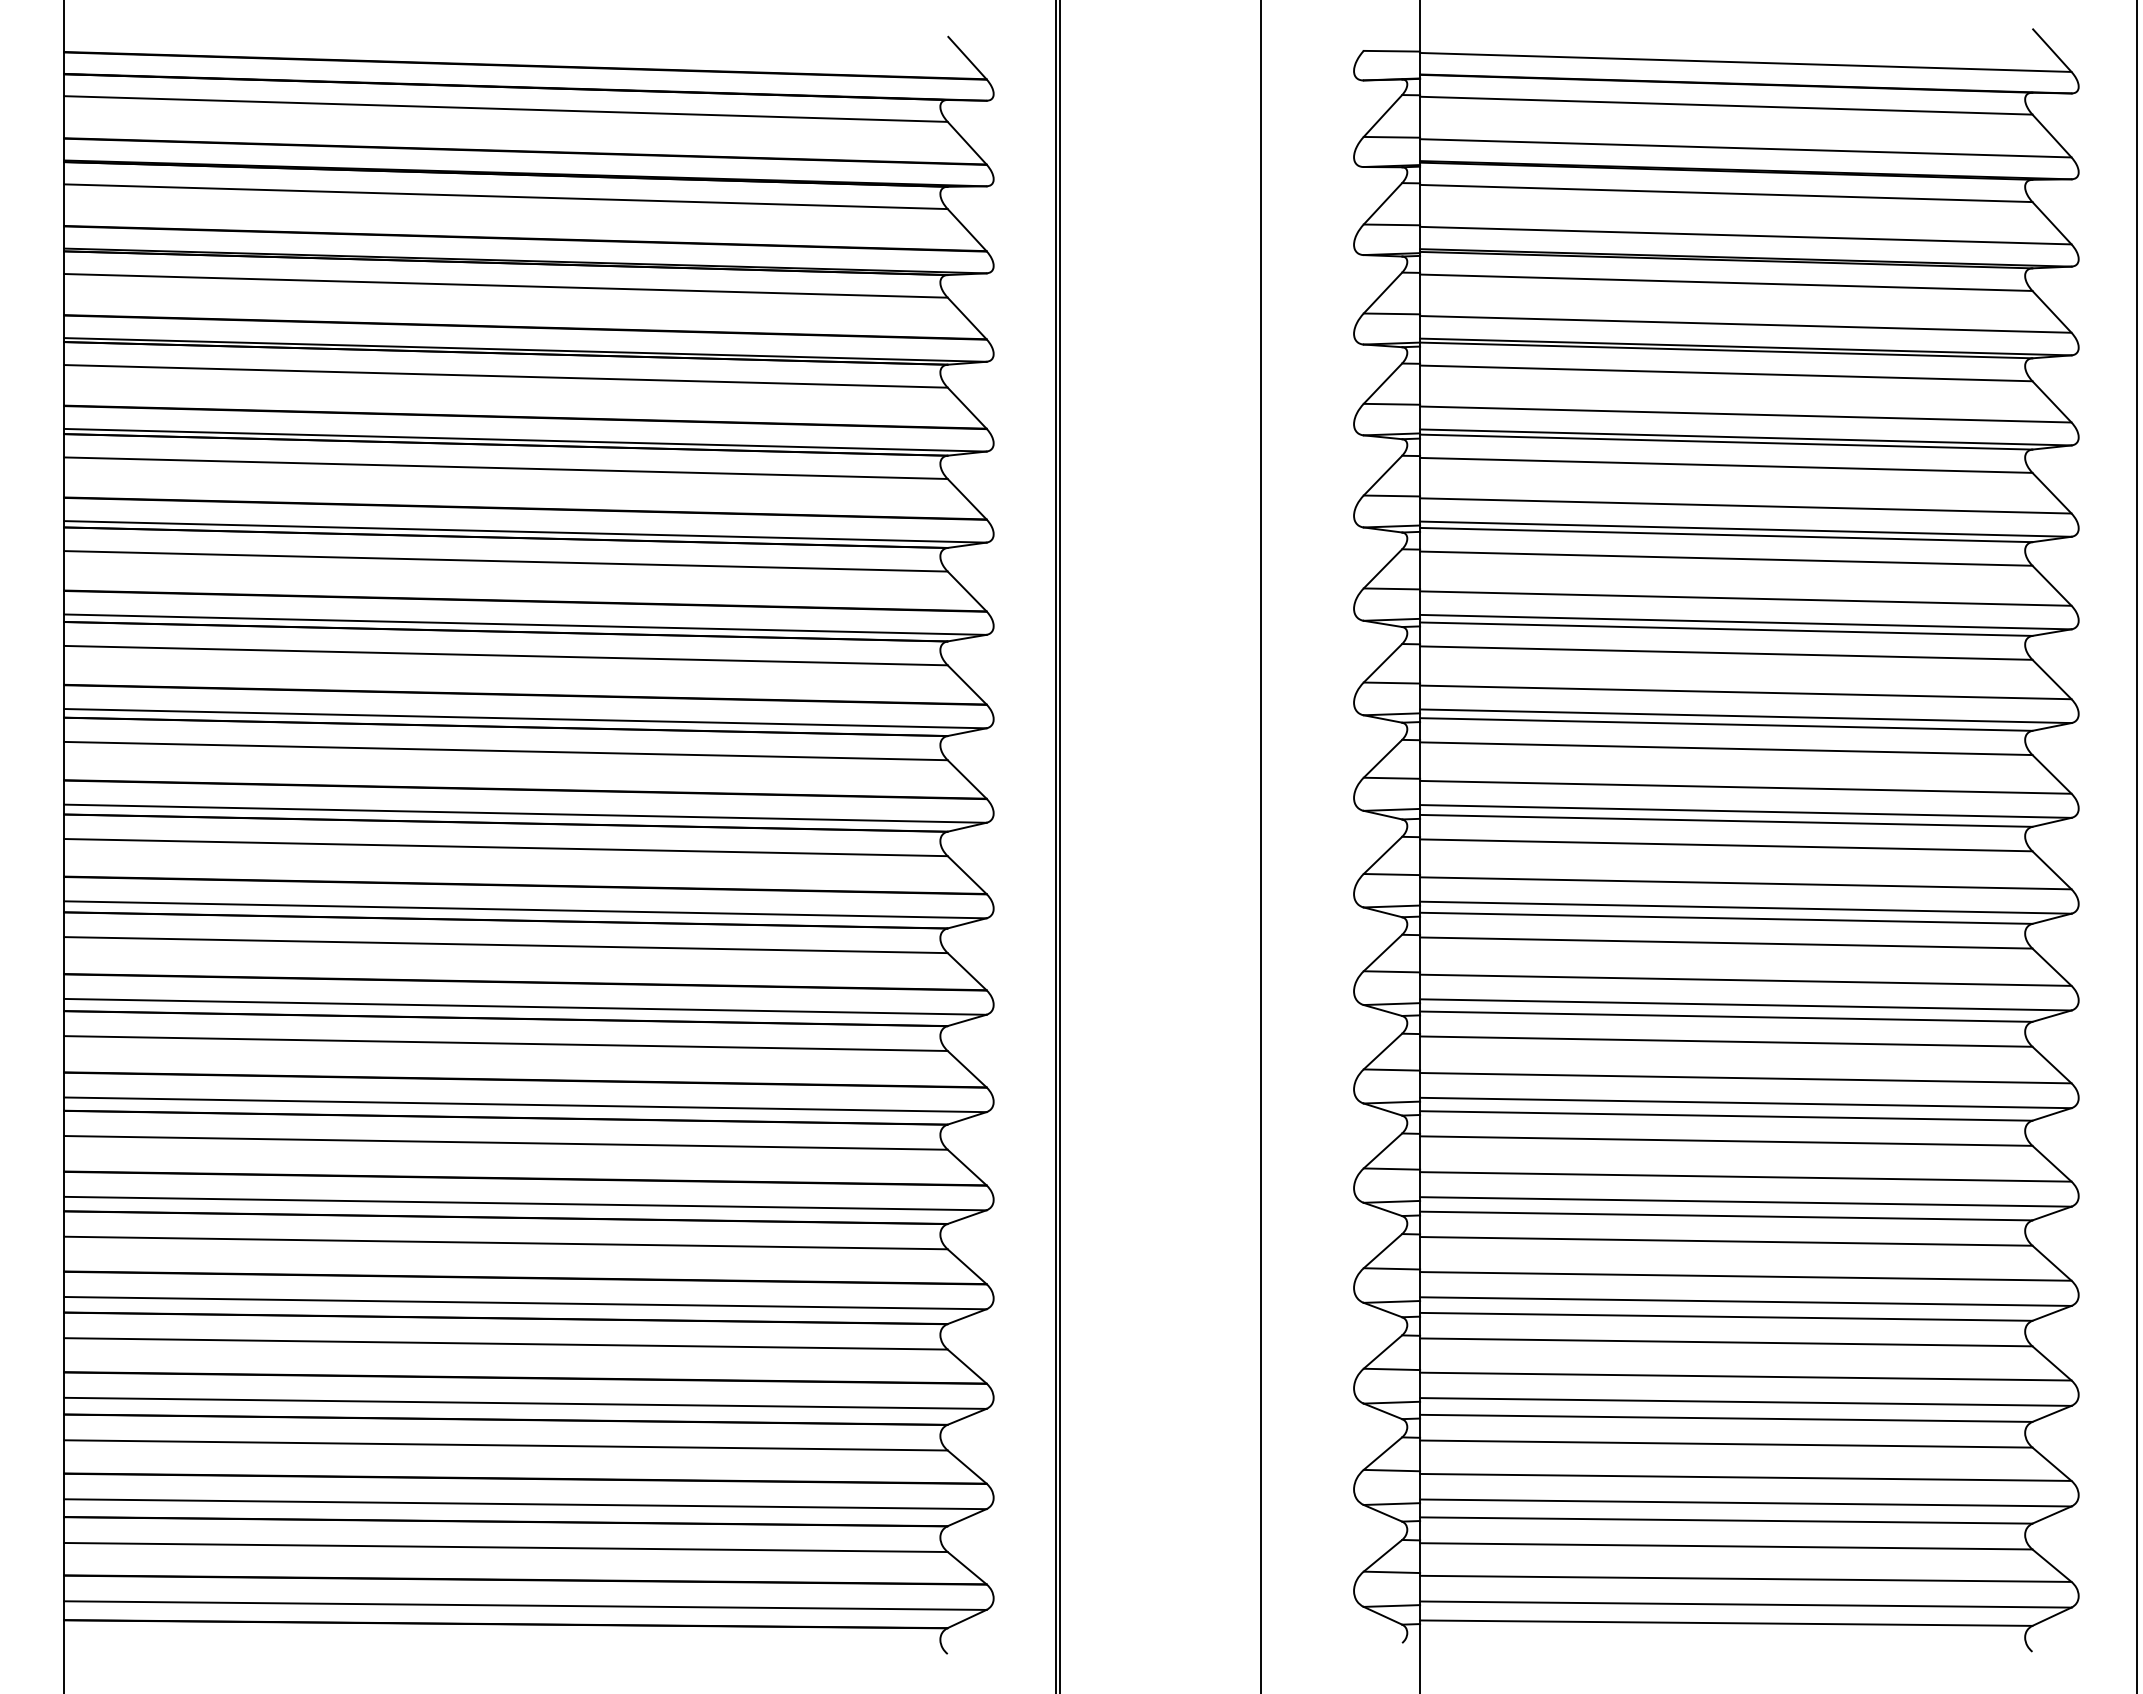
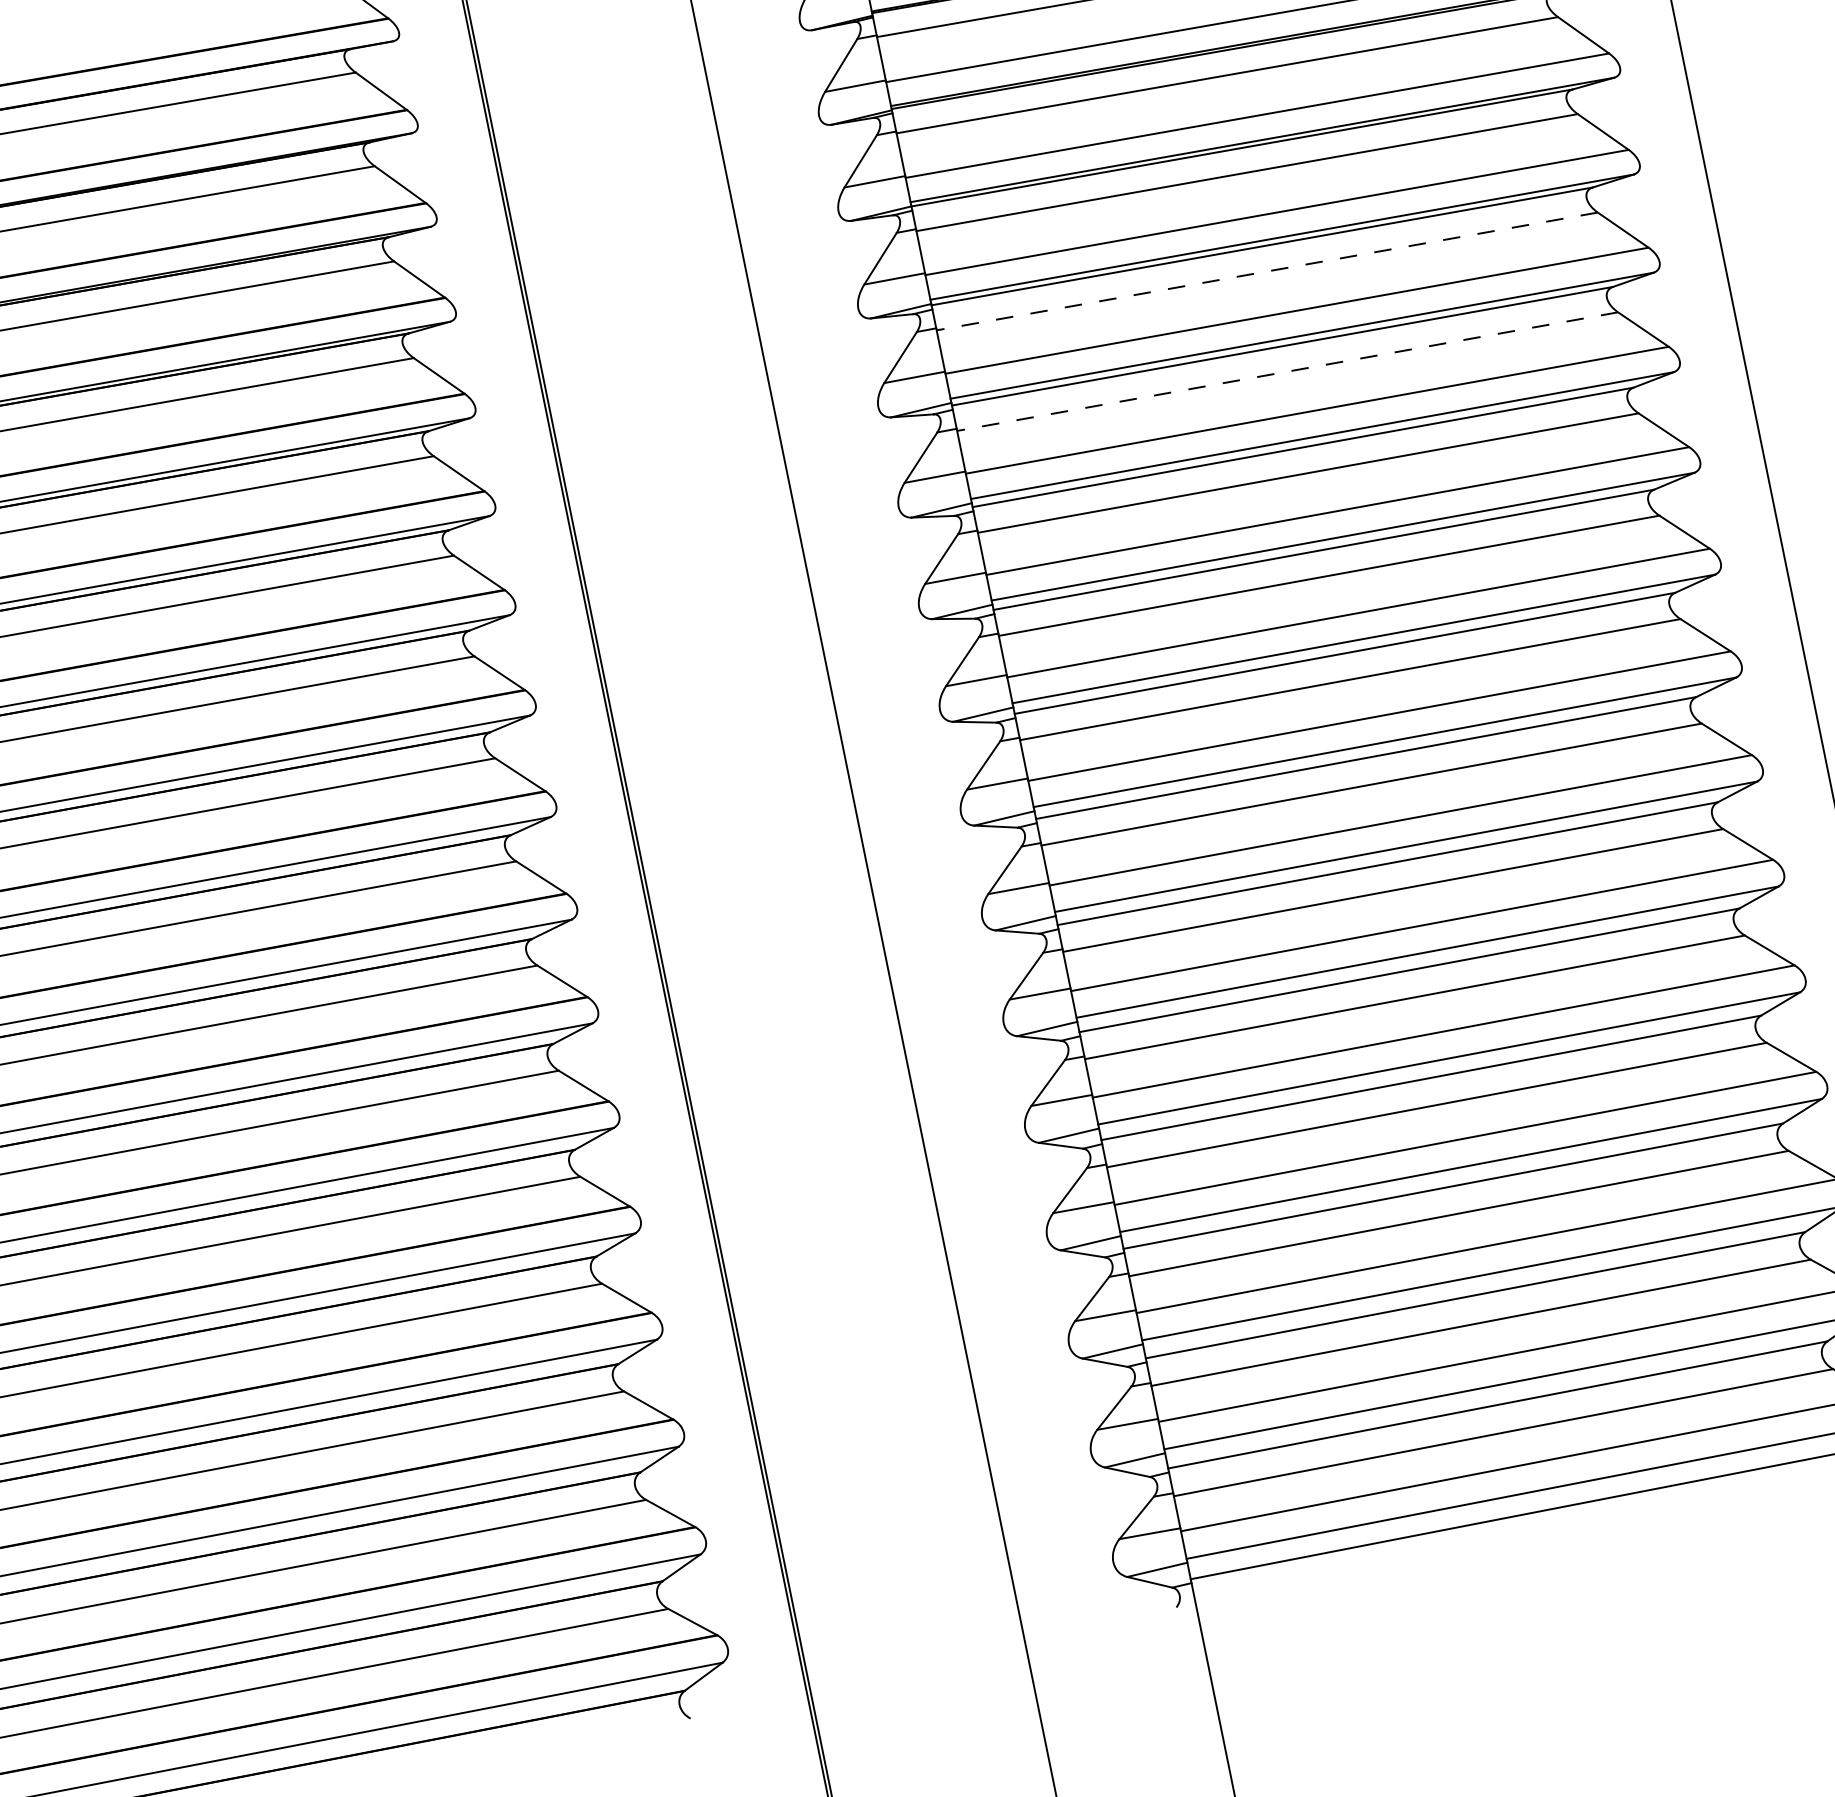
line: (1725, 465) -> (1266, 271), solid -> dashed
line: (1725, 558) -> (1286, 371), solid -> dashed

